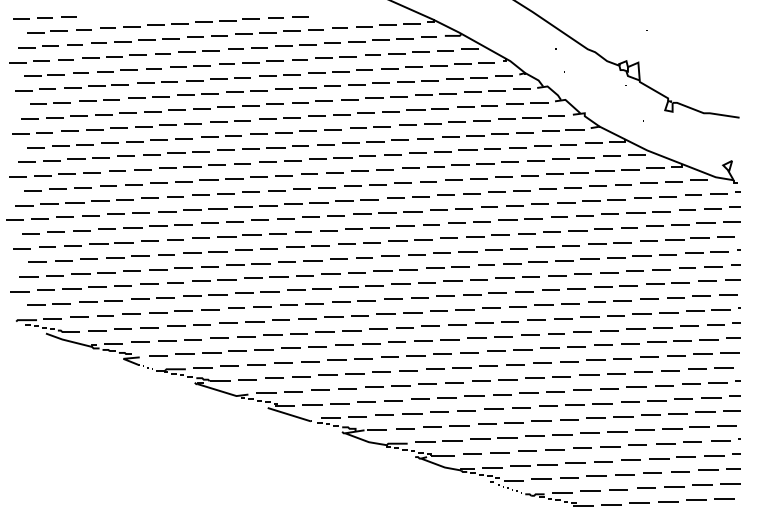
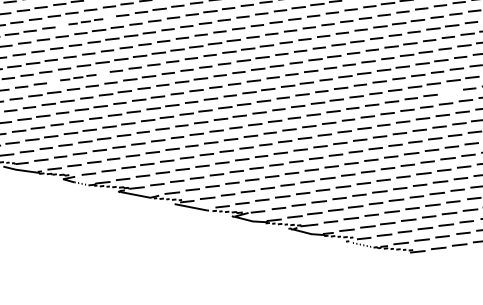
part: (176, 153) -> (86, 21), size x0.7
part: (157, 226) -> (77, 77), size x0.7
line: (649, 298) -> (450, 91), removed

